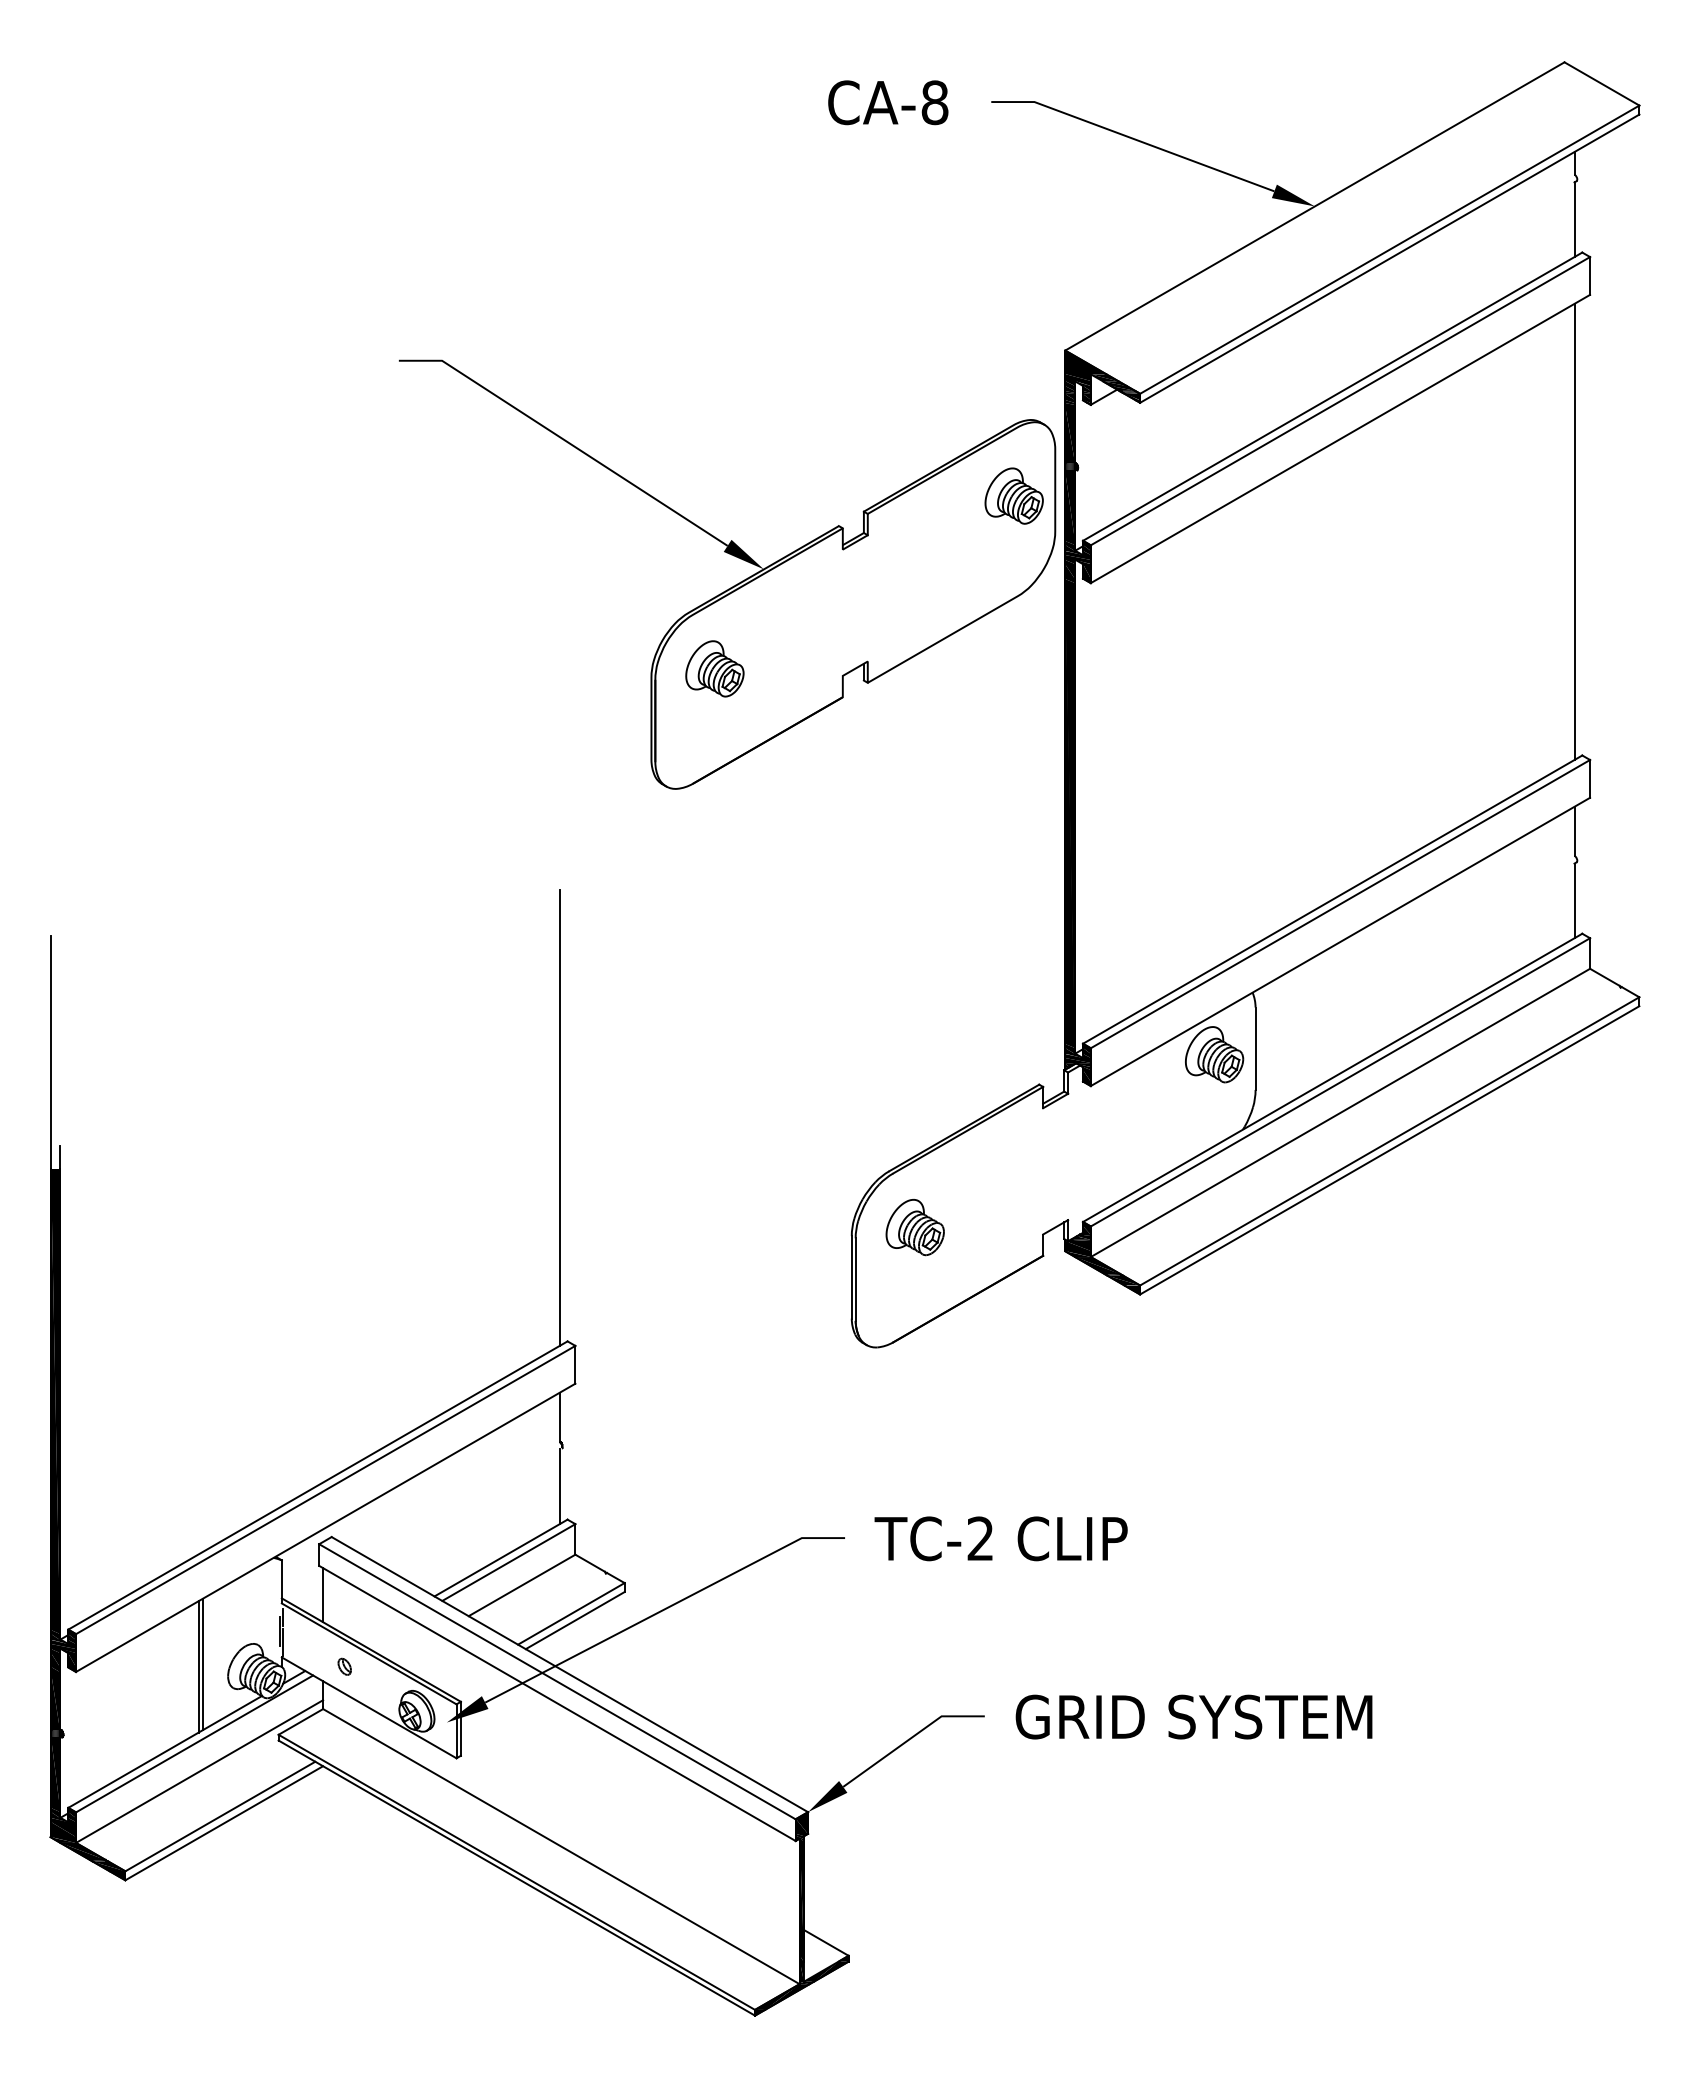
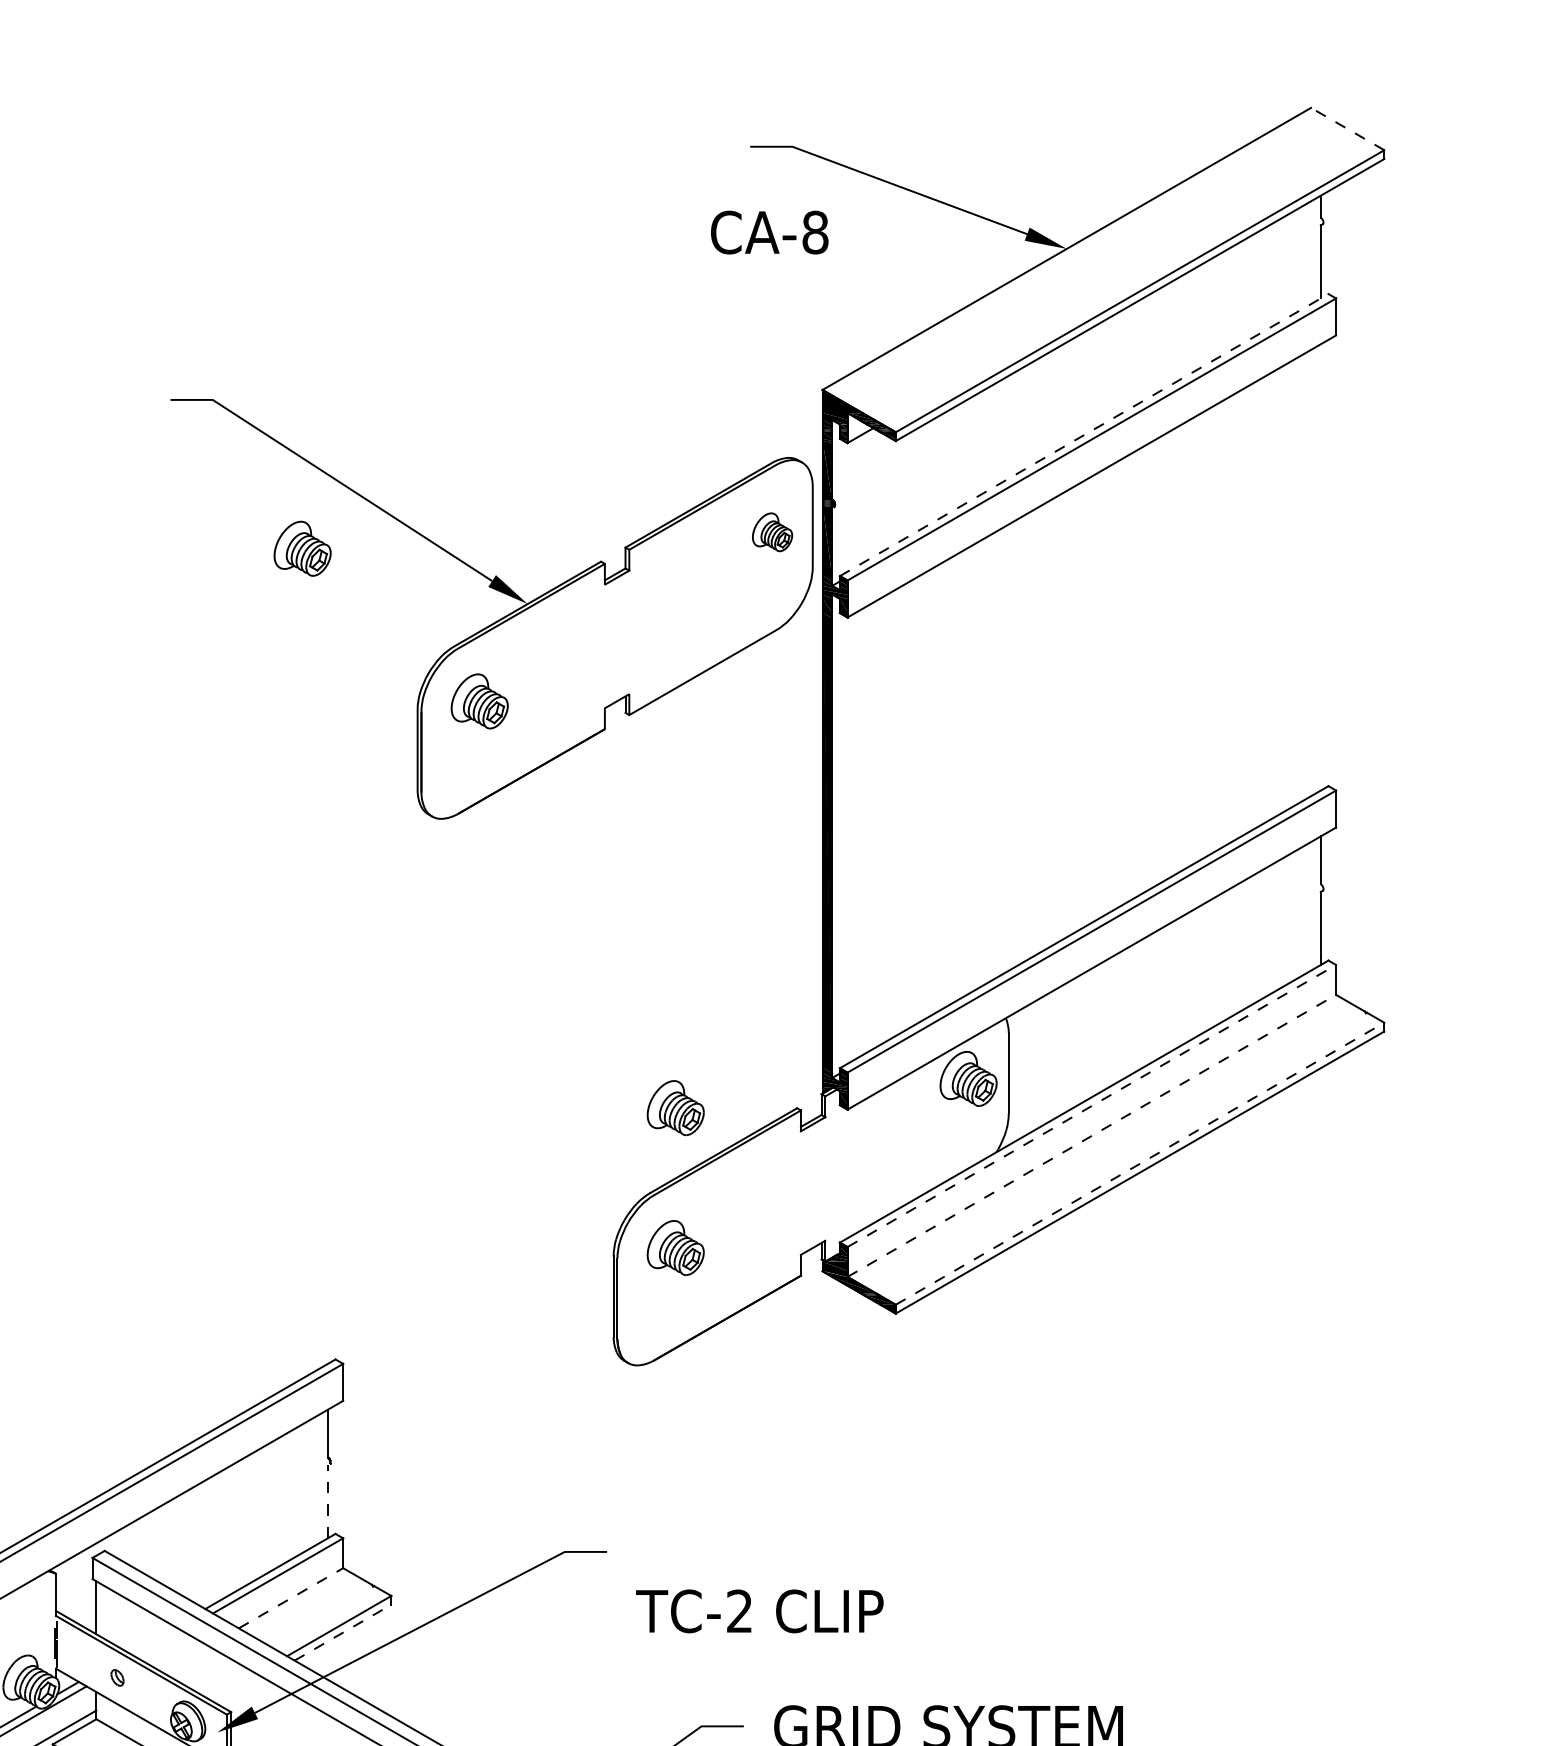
line: (1601, 83) -> (1347, 128), solid -> dashed
text: (888, 102) -> (769, 232), moved
line: (1333, 396) -> (1085, 434), solid -> dashed
part: (1013, 495) -> (771, 531), size x0.7
part: (533, 512) -> (302, 548), added
line: (1574, 531) -> (1320, 566), removed
line: (1340, 1082) -> (1091, 1106), solid -> dashed
part: (914, 1084) -> (675, 1108), added
line: (1340, 1112) -> (1091, 1135), solid -> dashed
line: (559, 1117) -> (327, 1140), removed
line: (1390, 1141) -> (1140, 1163), solid -> dashed
line: (559, 1486) -> (327, 1501), solid -> dashed
text: (1000, 1538) -> (759, 1611), moved
line: (522, 1585) -> (291, 1598), solid -> dashed
line: (575, 1620) -> (343, 1632), solid -> dashed

